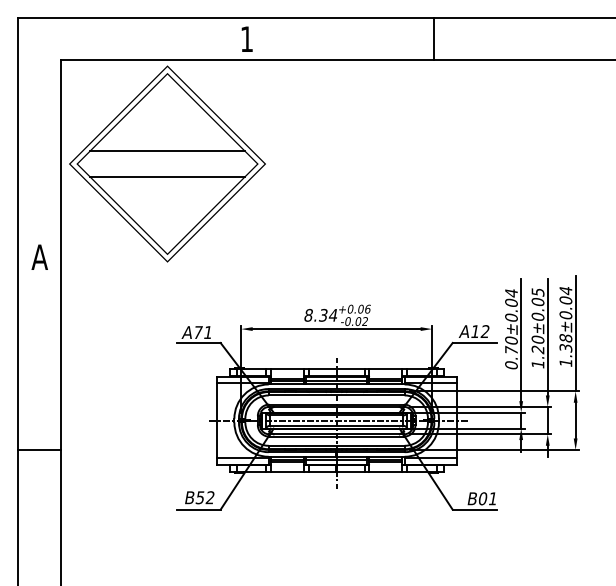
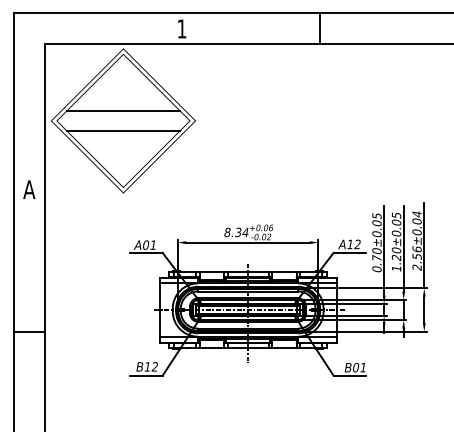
text: (511, 293) -> (376, 216), 0.70±0.04 -> 0.70±0.05
text: (198, 332) -> (146, 245), A71 -> A01
text: (565, 350) -> (416, 258), 1.38±0.04 -> 2.56±0.04
text: (199, 497) -> (147, 366), B52 -> B12

